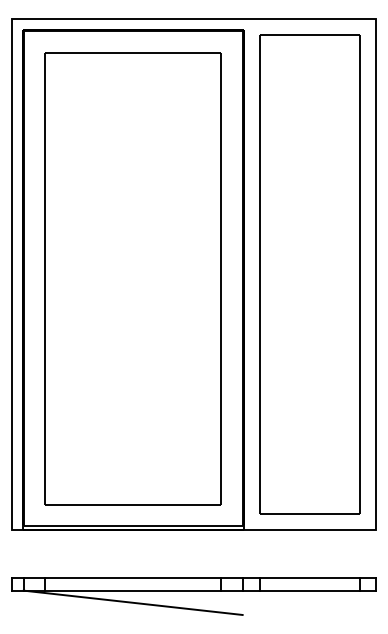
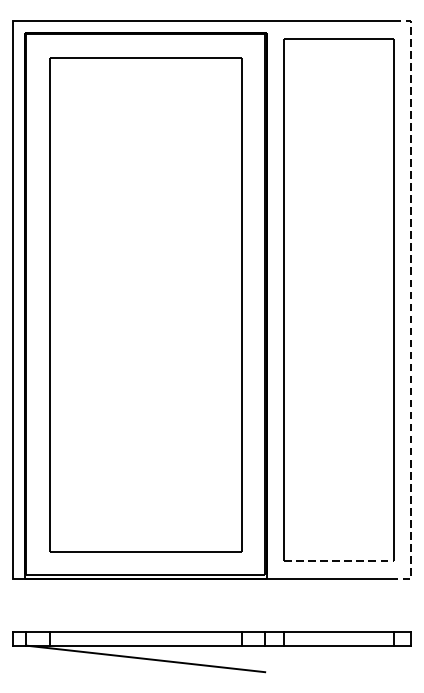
line: (376, 274) -> (411, 300), solid -> dashed
line: (310, 513) -> (339, 561), solid -> dashed

